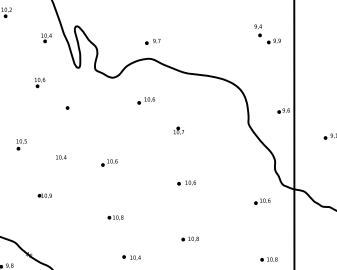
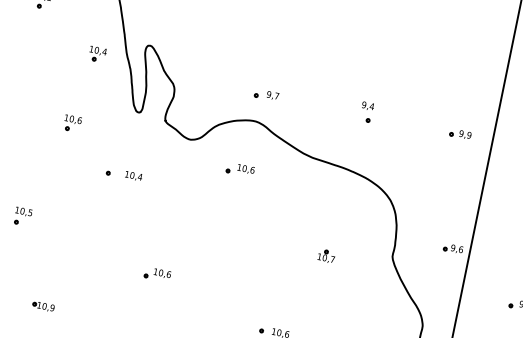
part: (257, 30) -> (365, 111), moved
part: (146, 100) -> (240, 169), moved
part: (178, 130) -> (326, 255), moved
text: (61, 157) -> (134, 176), moved

